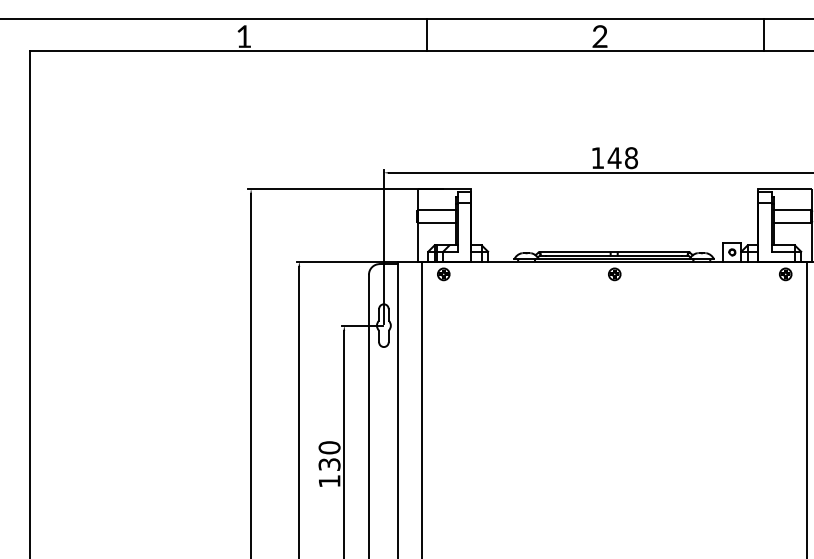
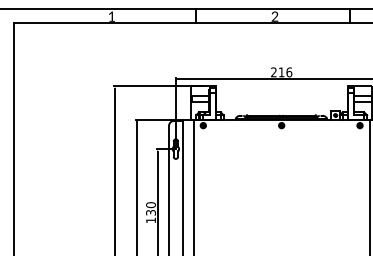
text: (614, 158) -> (281, 72), 148 -> 216

